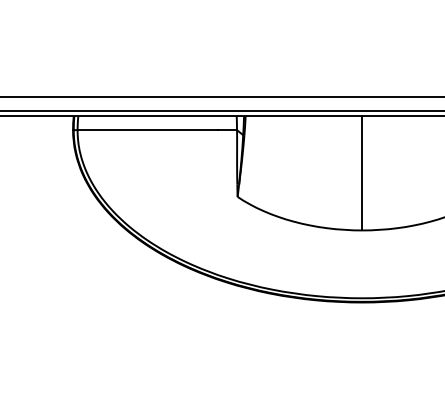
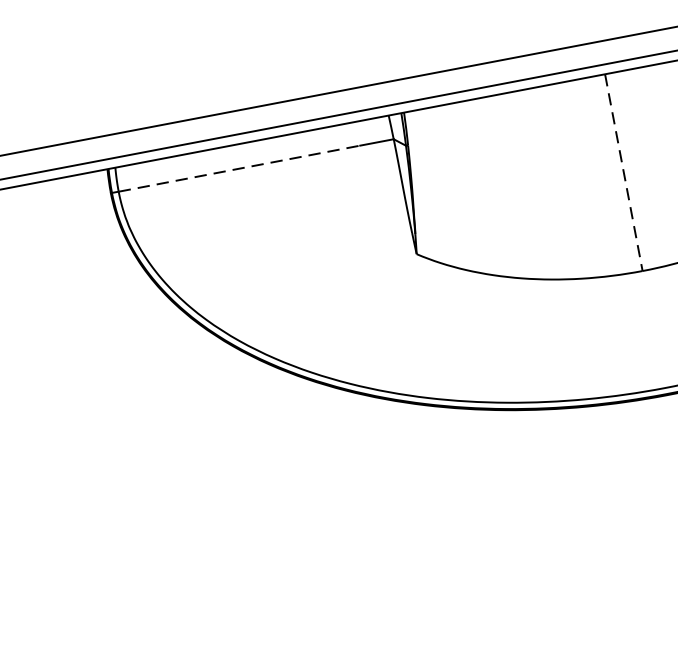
line: (147, 130) -> (239, 169), solid -> dashed
line: (362, 173) -> (624, 172), solid -> dashed

